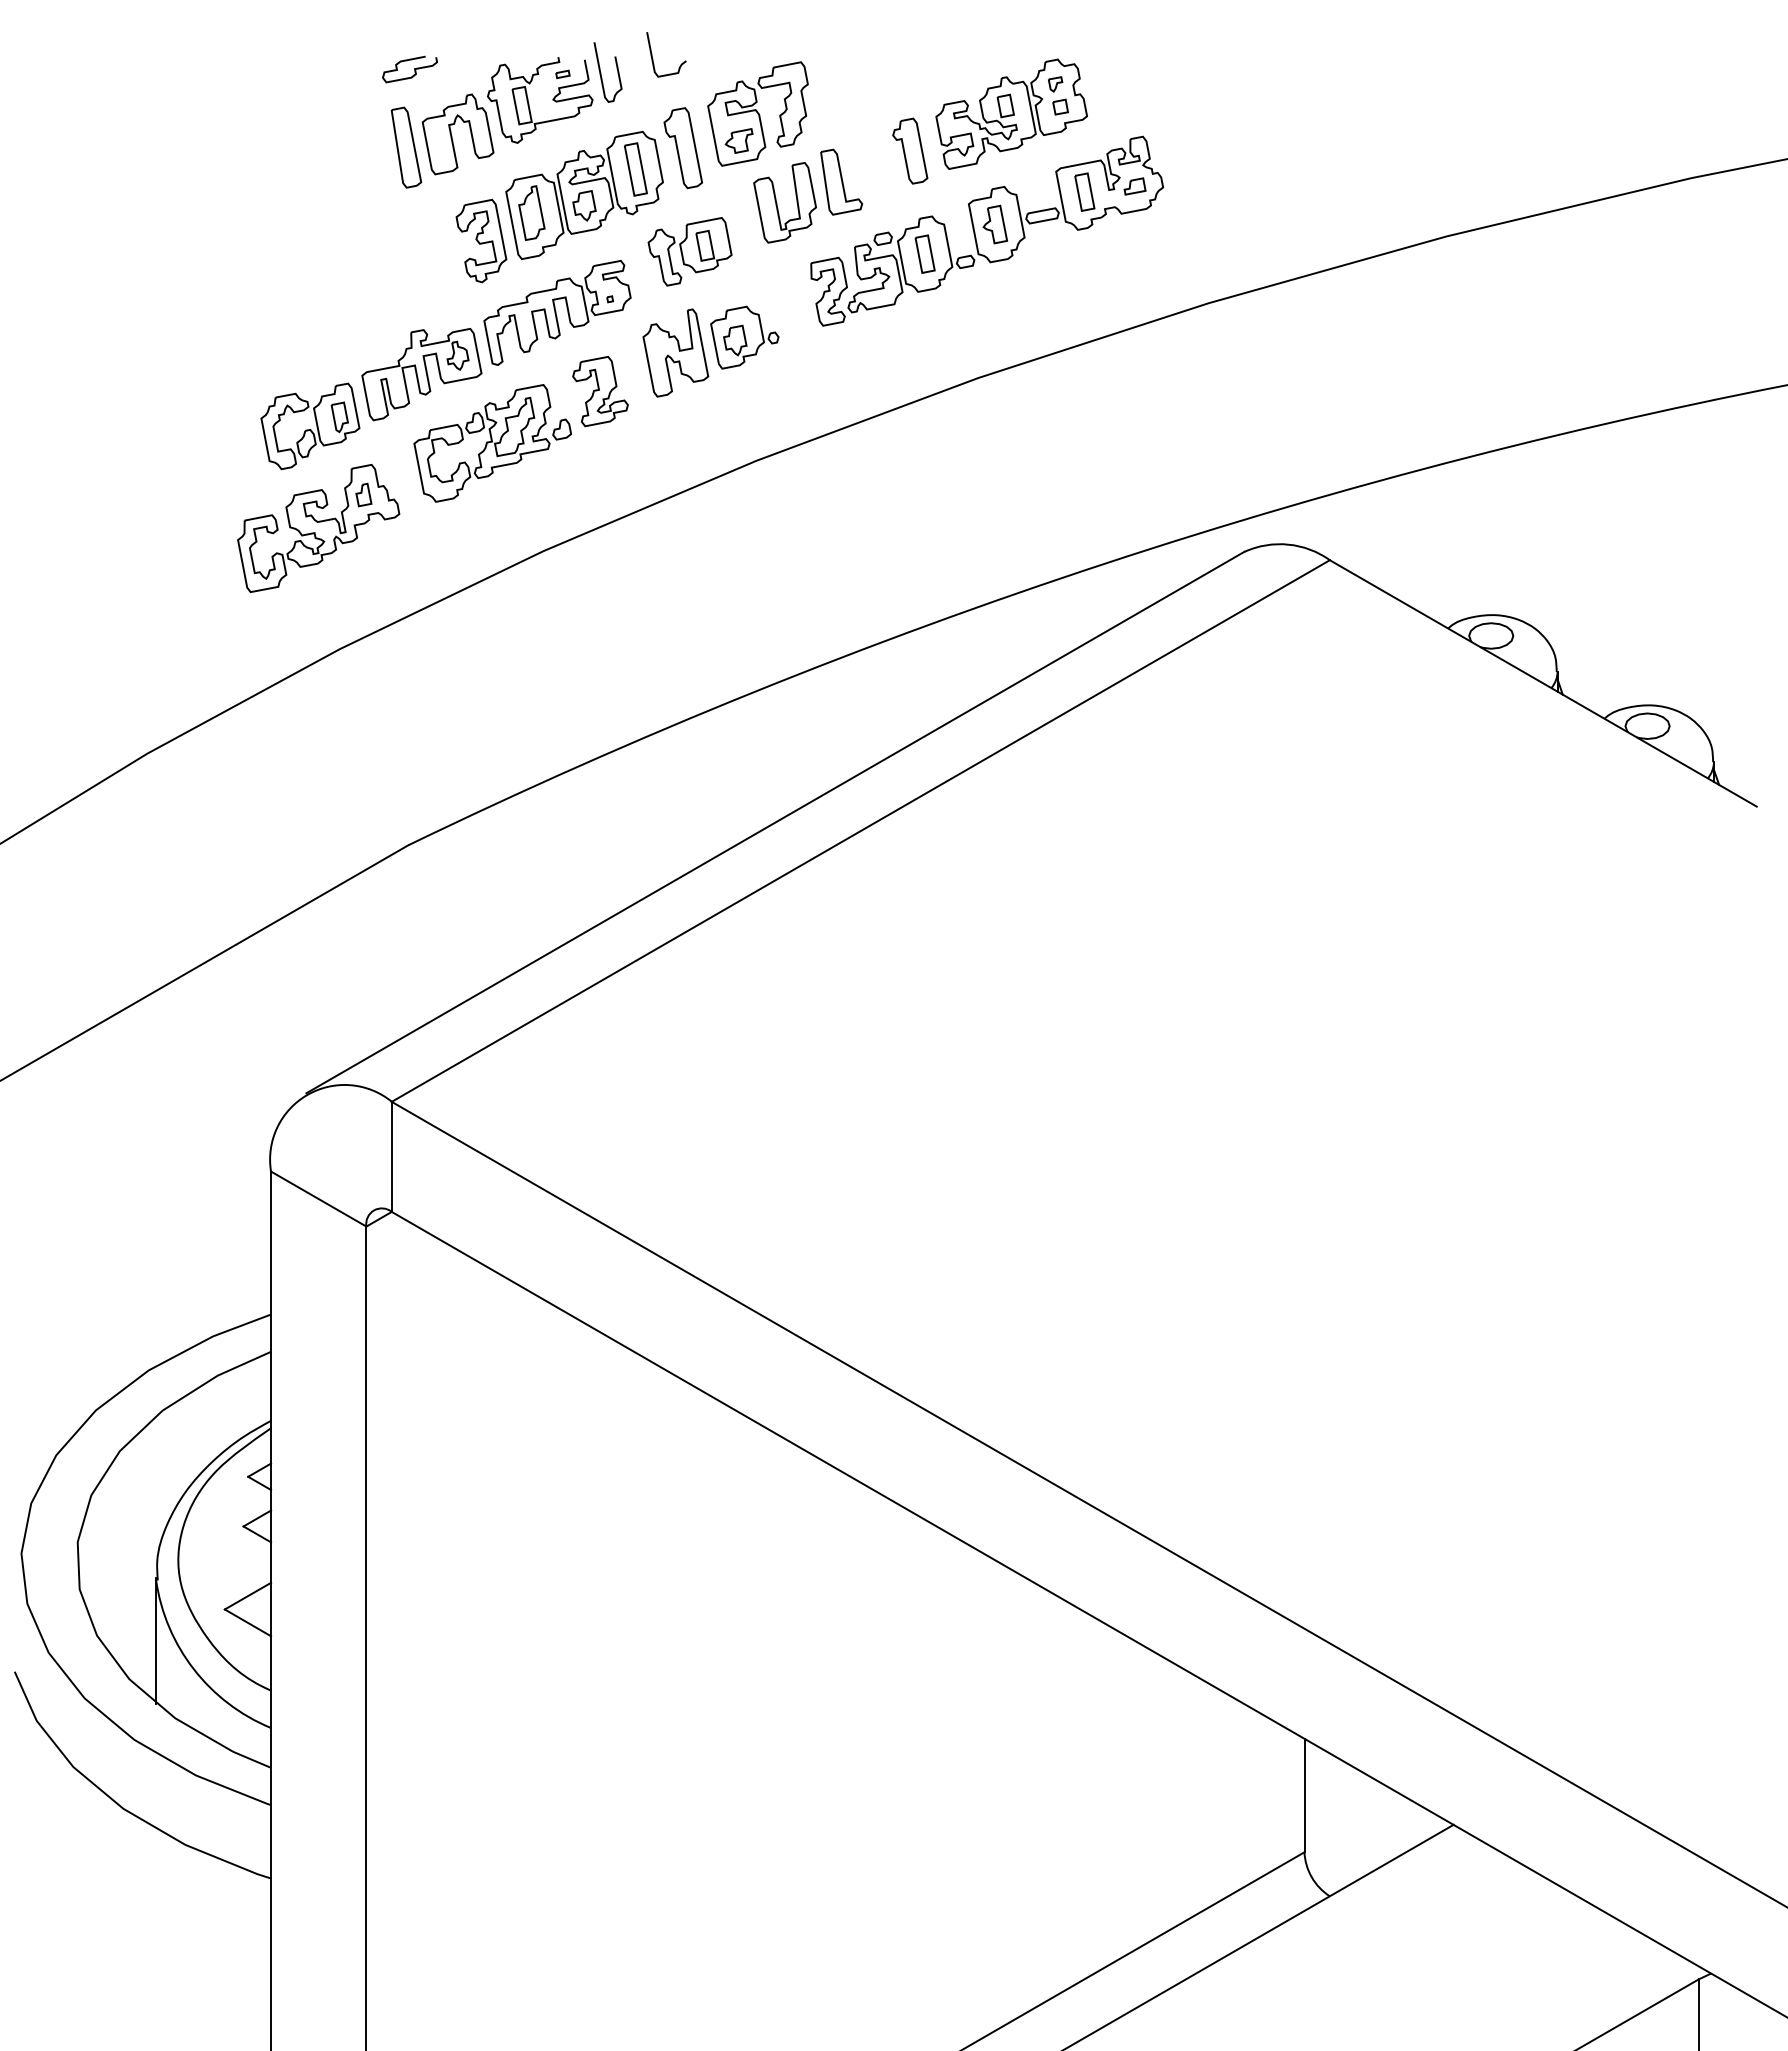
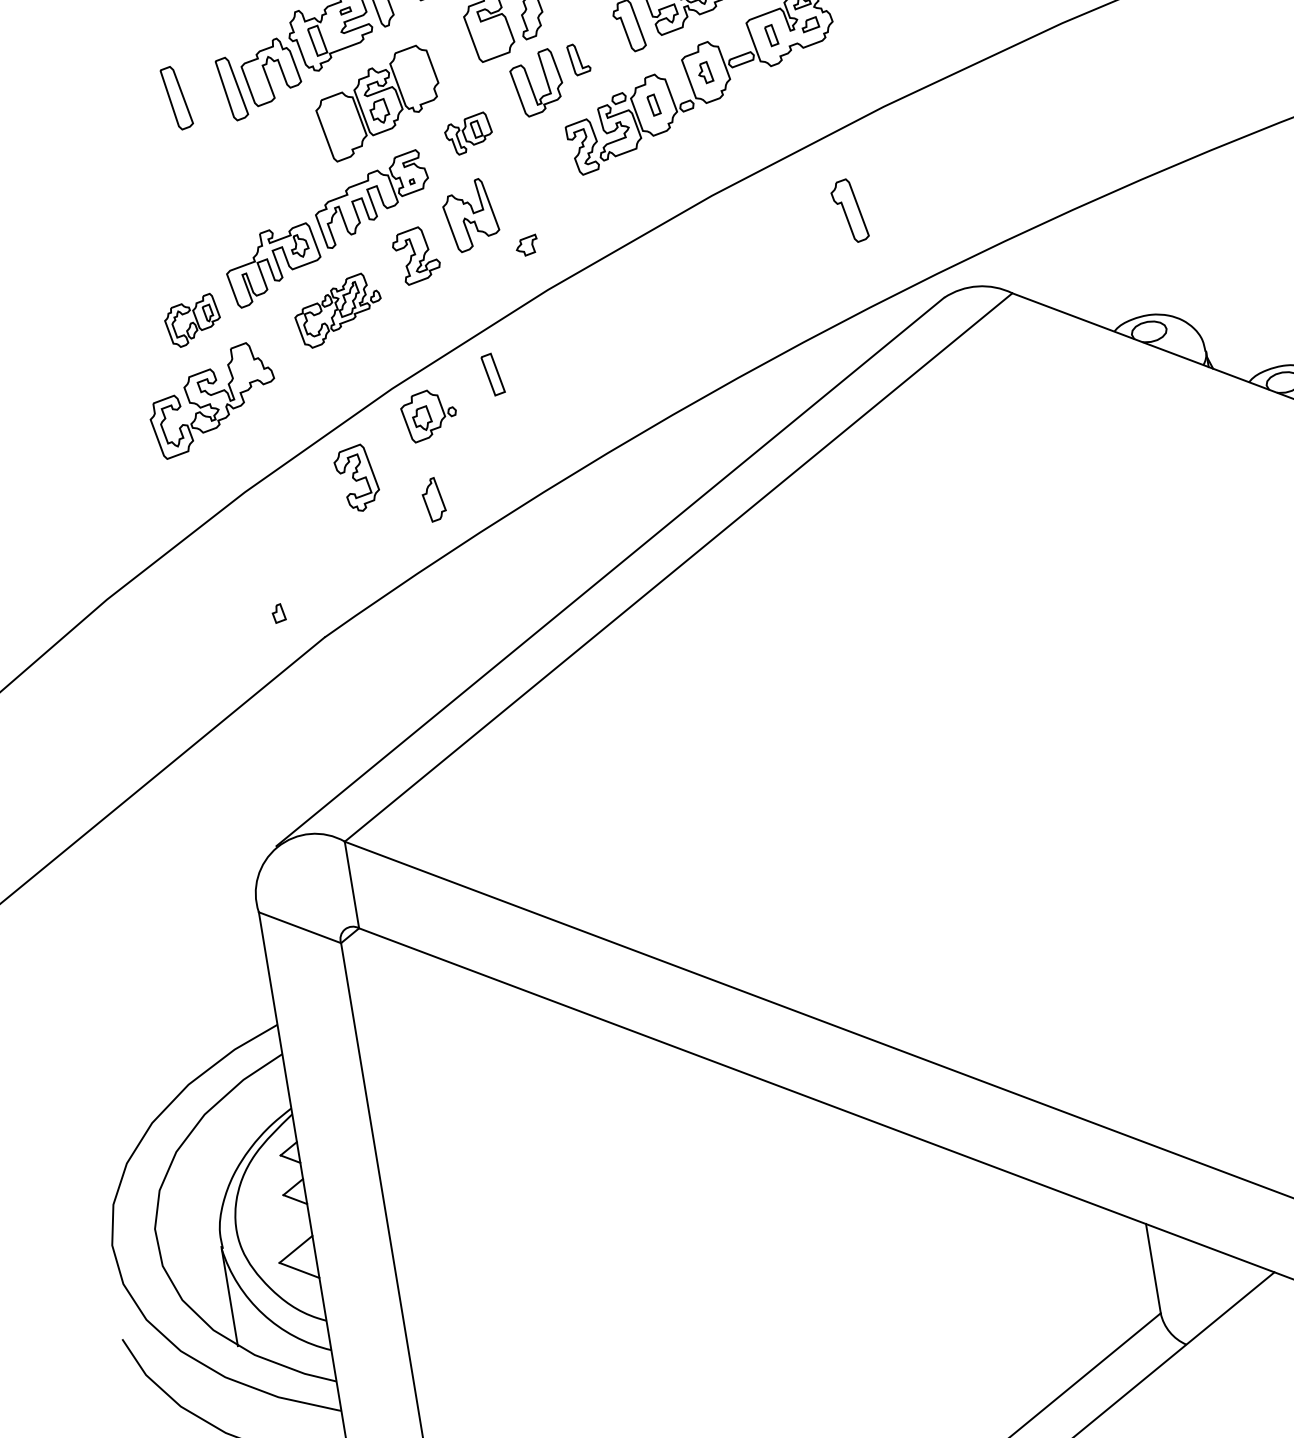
curve: (414, 69) -> (228, 26), removed
part: (738, 140) -> (526, 245), moved
part: (336, 147) -> (176, 97), added
part: (682, 148) -> (848, 211), moved
part: (635, 169) -> (492, 374), moved
part: (841, 181) -> (578, 58), size x0.6
part: (1084, 191) -> (771, 35), size x0.7
part: (531, 212) -> (433, 499), moved
part: (995, 224) -> (705, 72), size x0.7
part: (481, 241) -> (357, 478), moved
part: (689, 251) -> (468, 133), size x0.7
part: (924, 253) -> (653, 104), size x0.7
part: (744, 337) -> (429, 415), moved
part: (310, 426) -> (192, 320), size x0.7
part: (492, 443) -> (338, 310), size x0.7
part: (363, 494) -> (278, 613), moved

